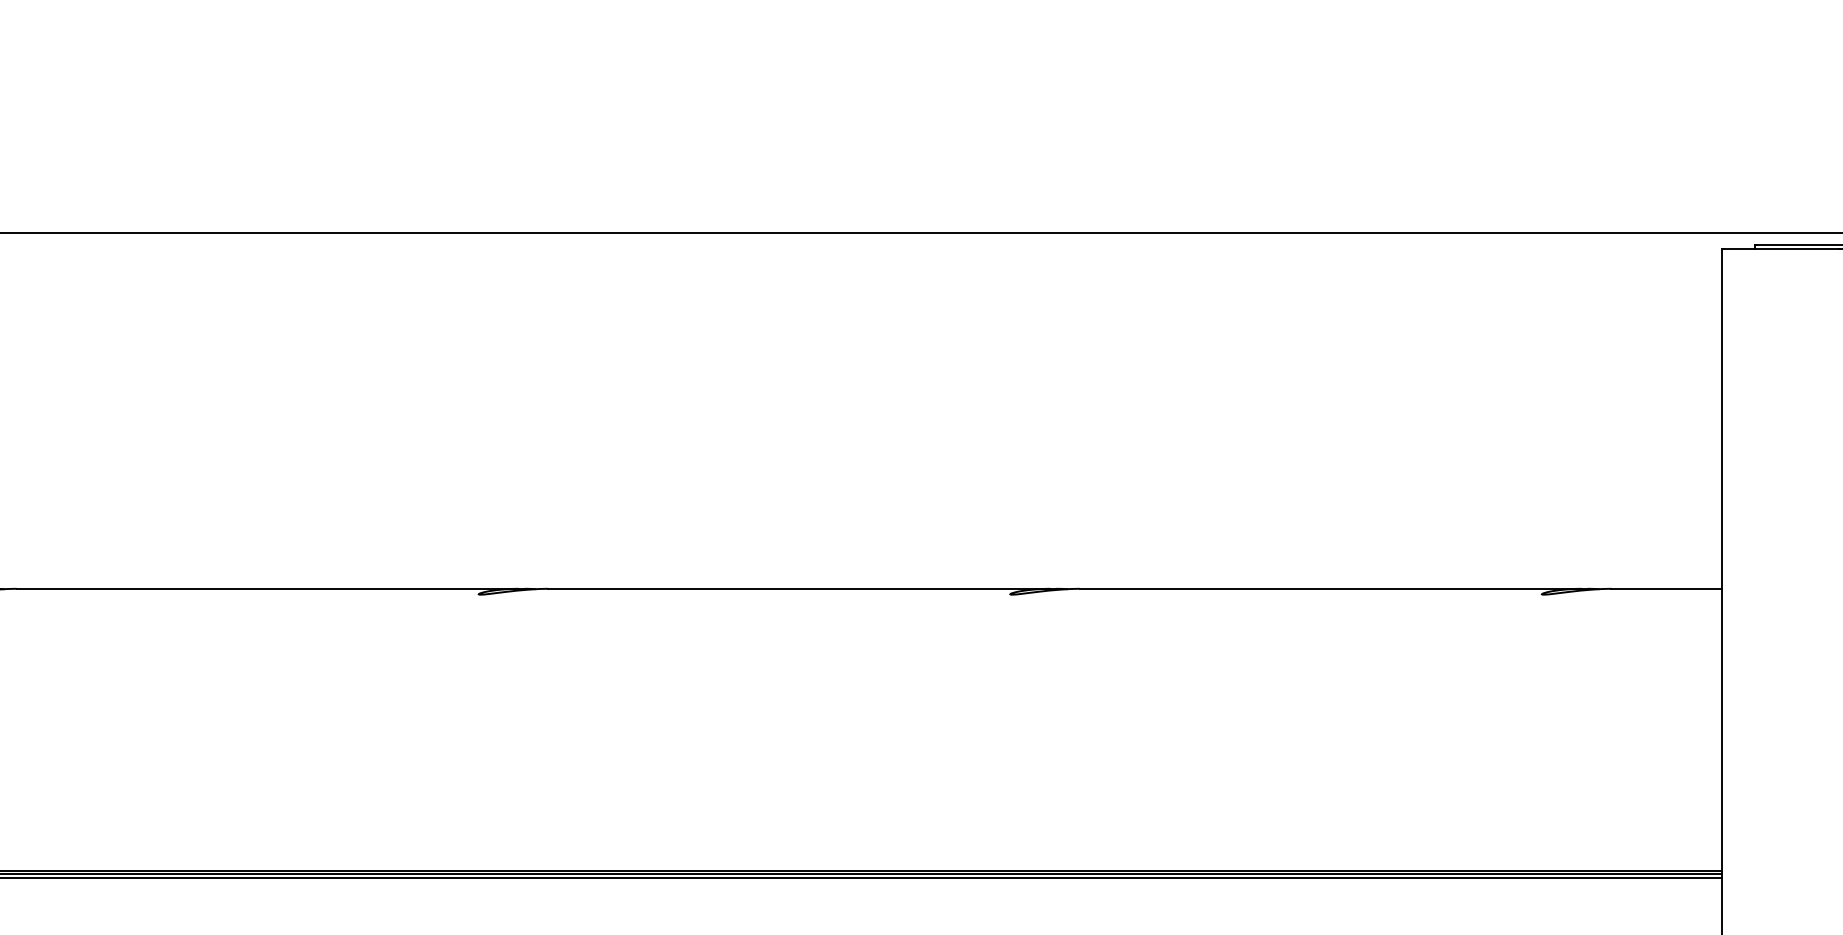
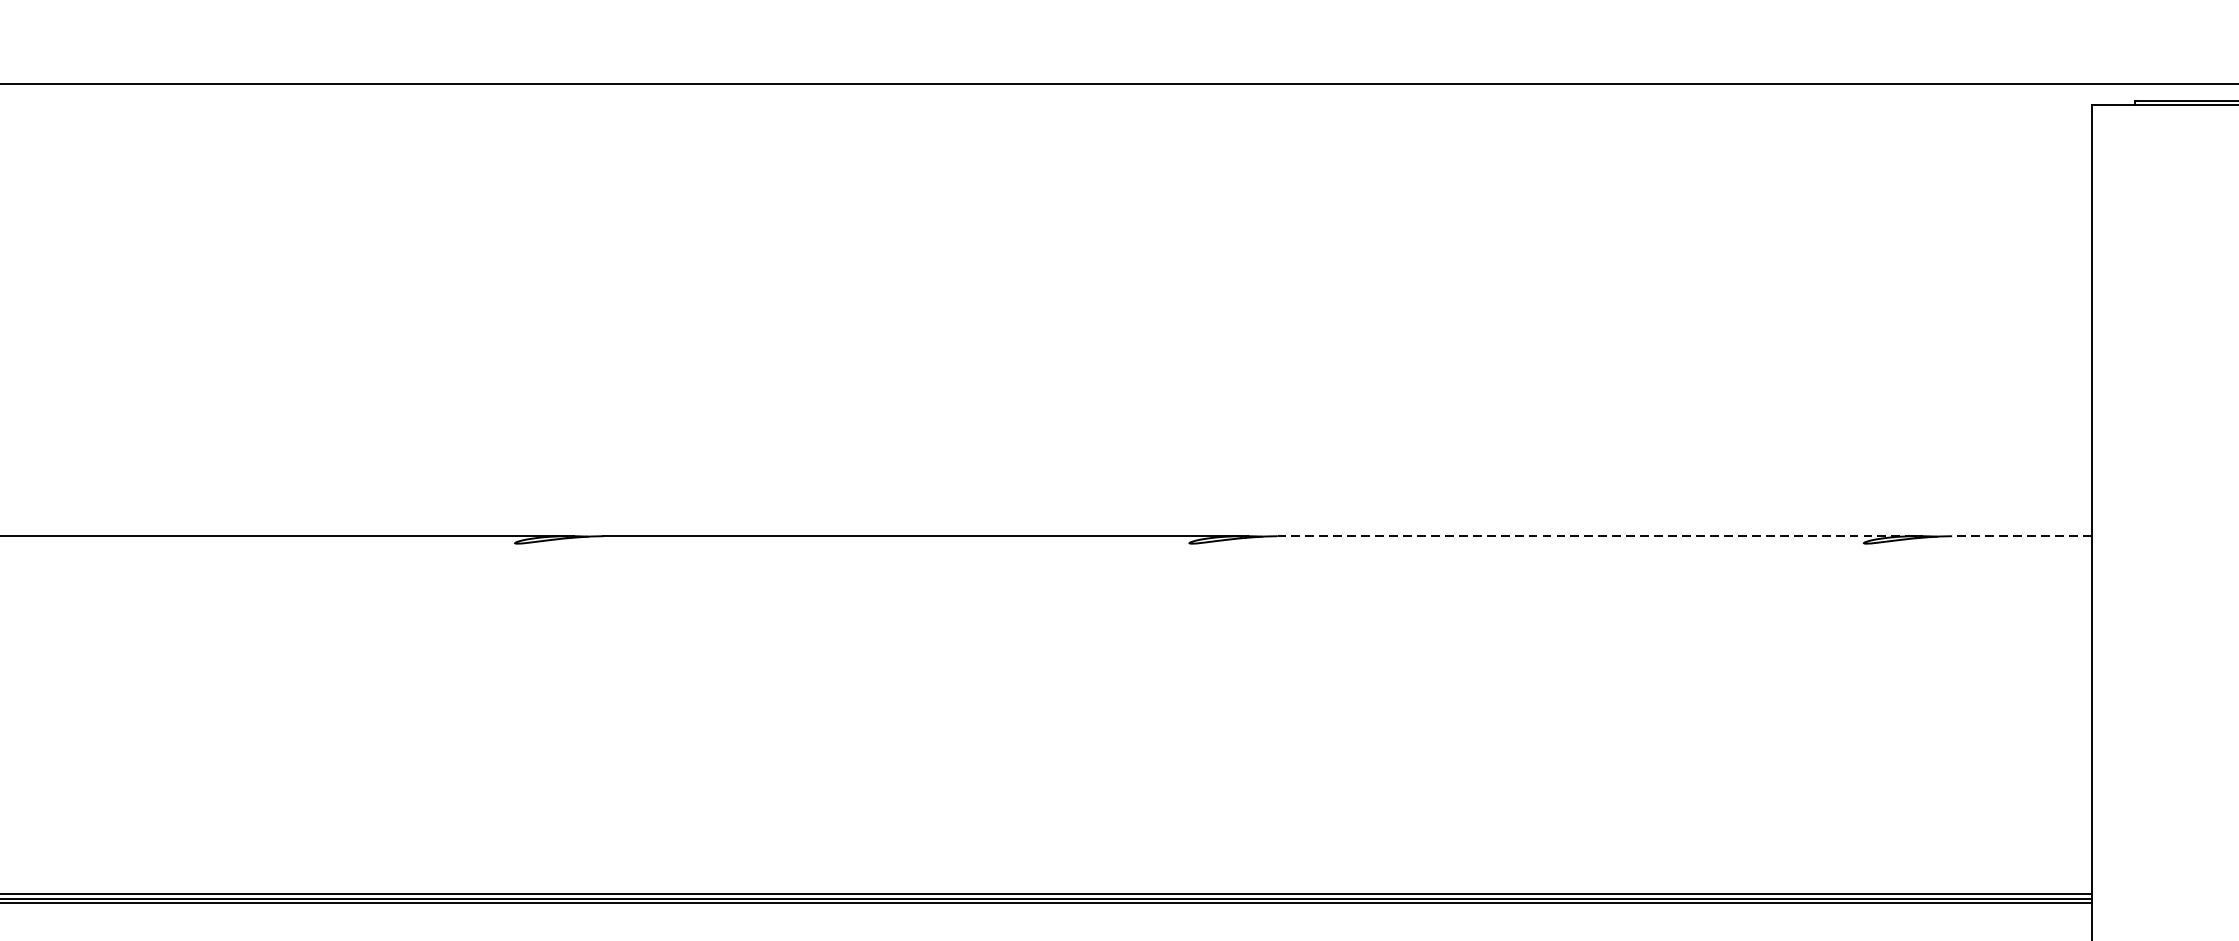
line: (1330, 588) -> (1595, 535), solid -> dashed
line: (1666, 588) -> (2021, 535), solid -> dashed

